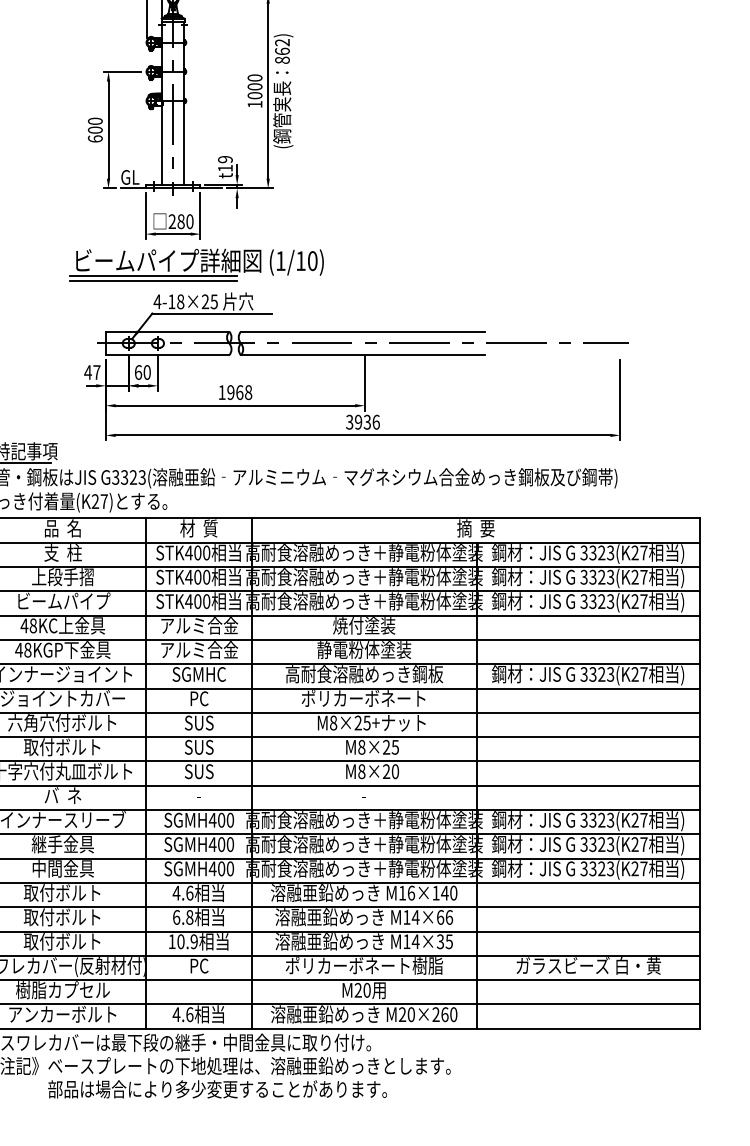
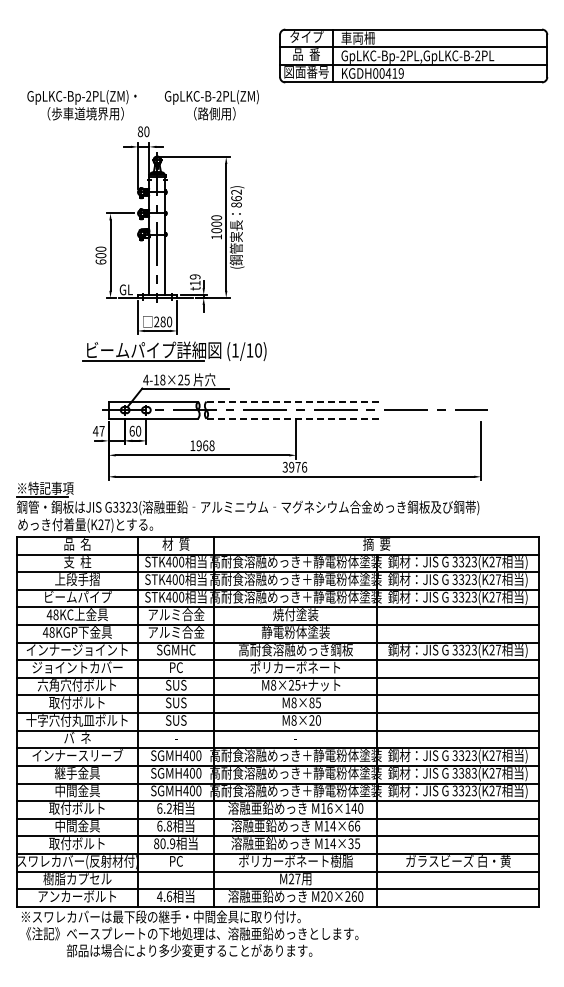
line: (152, 280) -> (142, 364), removed
line: (363, 331) -> (295, 401), solid -> dashed
line: (363, 354) -> (295, 418), solid -> dashed
text: (366, 421) -> (297, 466), 3936 -> 3976
text: (385, 746) -> (311, 702), M8×25 -> M8×85
text: (601, 844) -> (467, 773), 3323(K27 -> 3383(K27
text: (183, 893) -> (164, 808), 4.6 -> 6.2
text: (61, 917) -> (76, 826), 取付ボルト -> 中間金具
text: (171, 941) -> (156, 843), 10.9 -> 80.9
text: (366, 989) -> (297, 878), M20 -> M27

